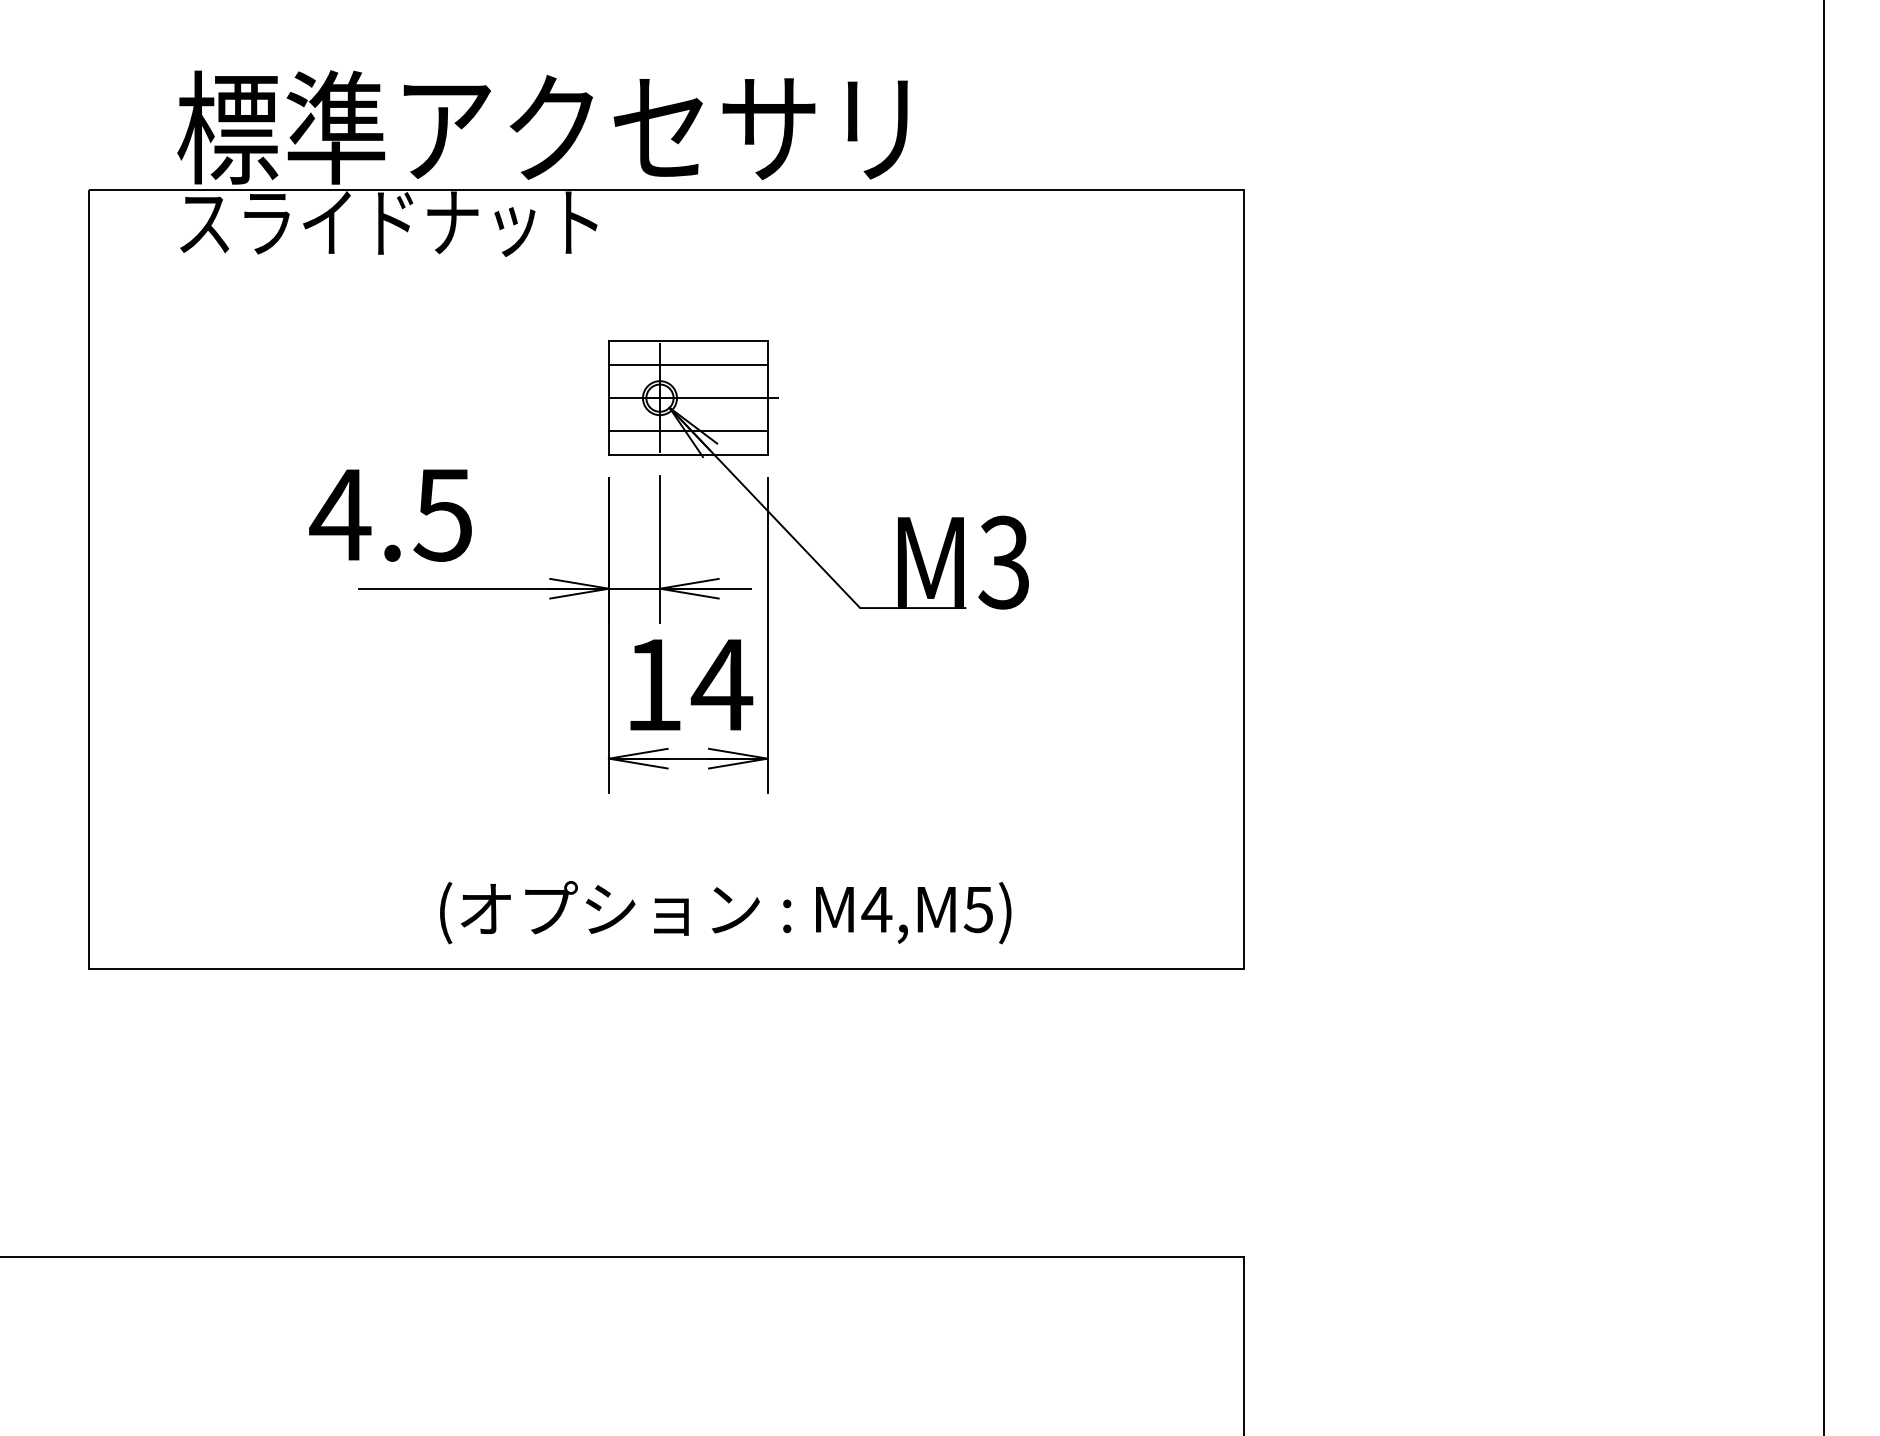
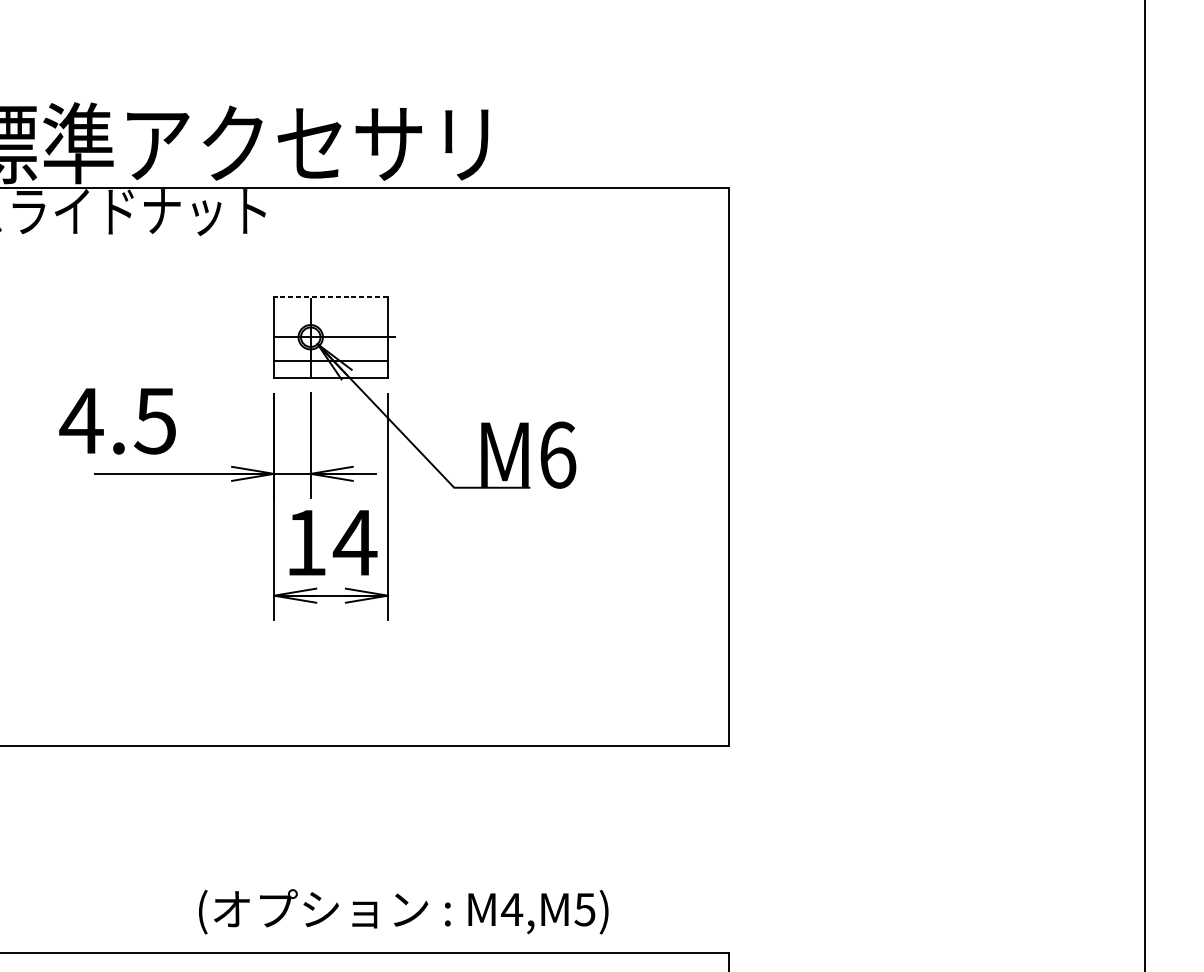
line: (687, 341) -> (330, 296), solid -> dashed
line: (687, 365) -> (330, 313), removed
text: (1004, 562) -> (557, 455), M3 -> M6
text: (725, 912) -> (403, 911), moved

